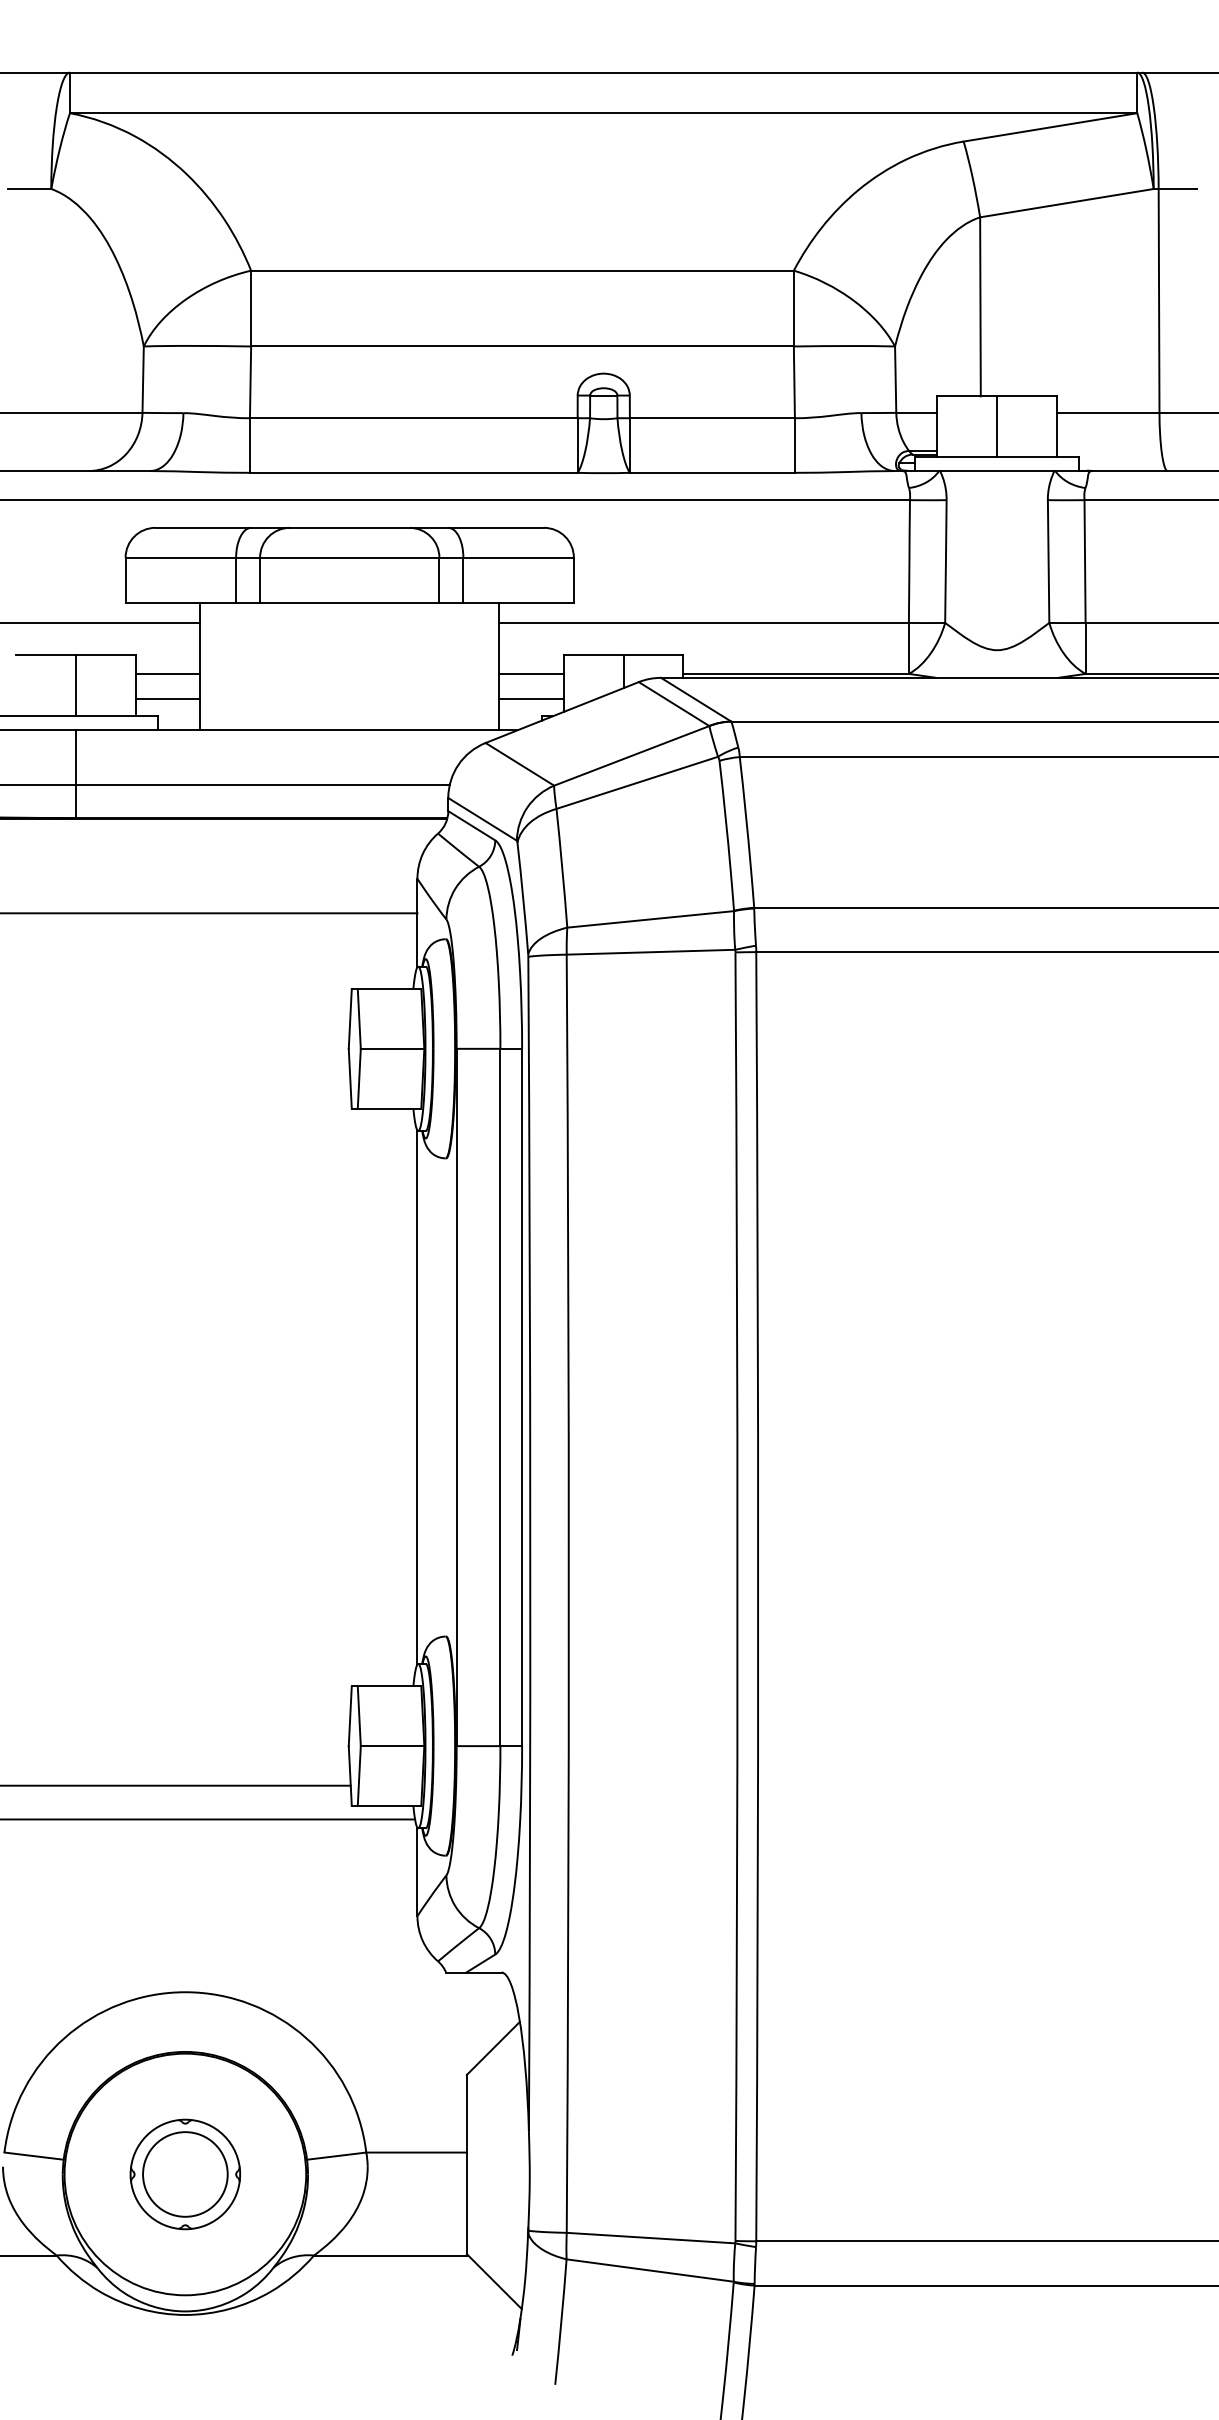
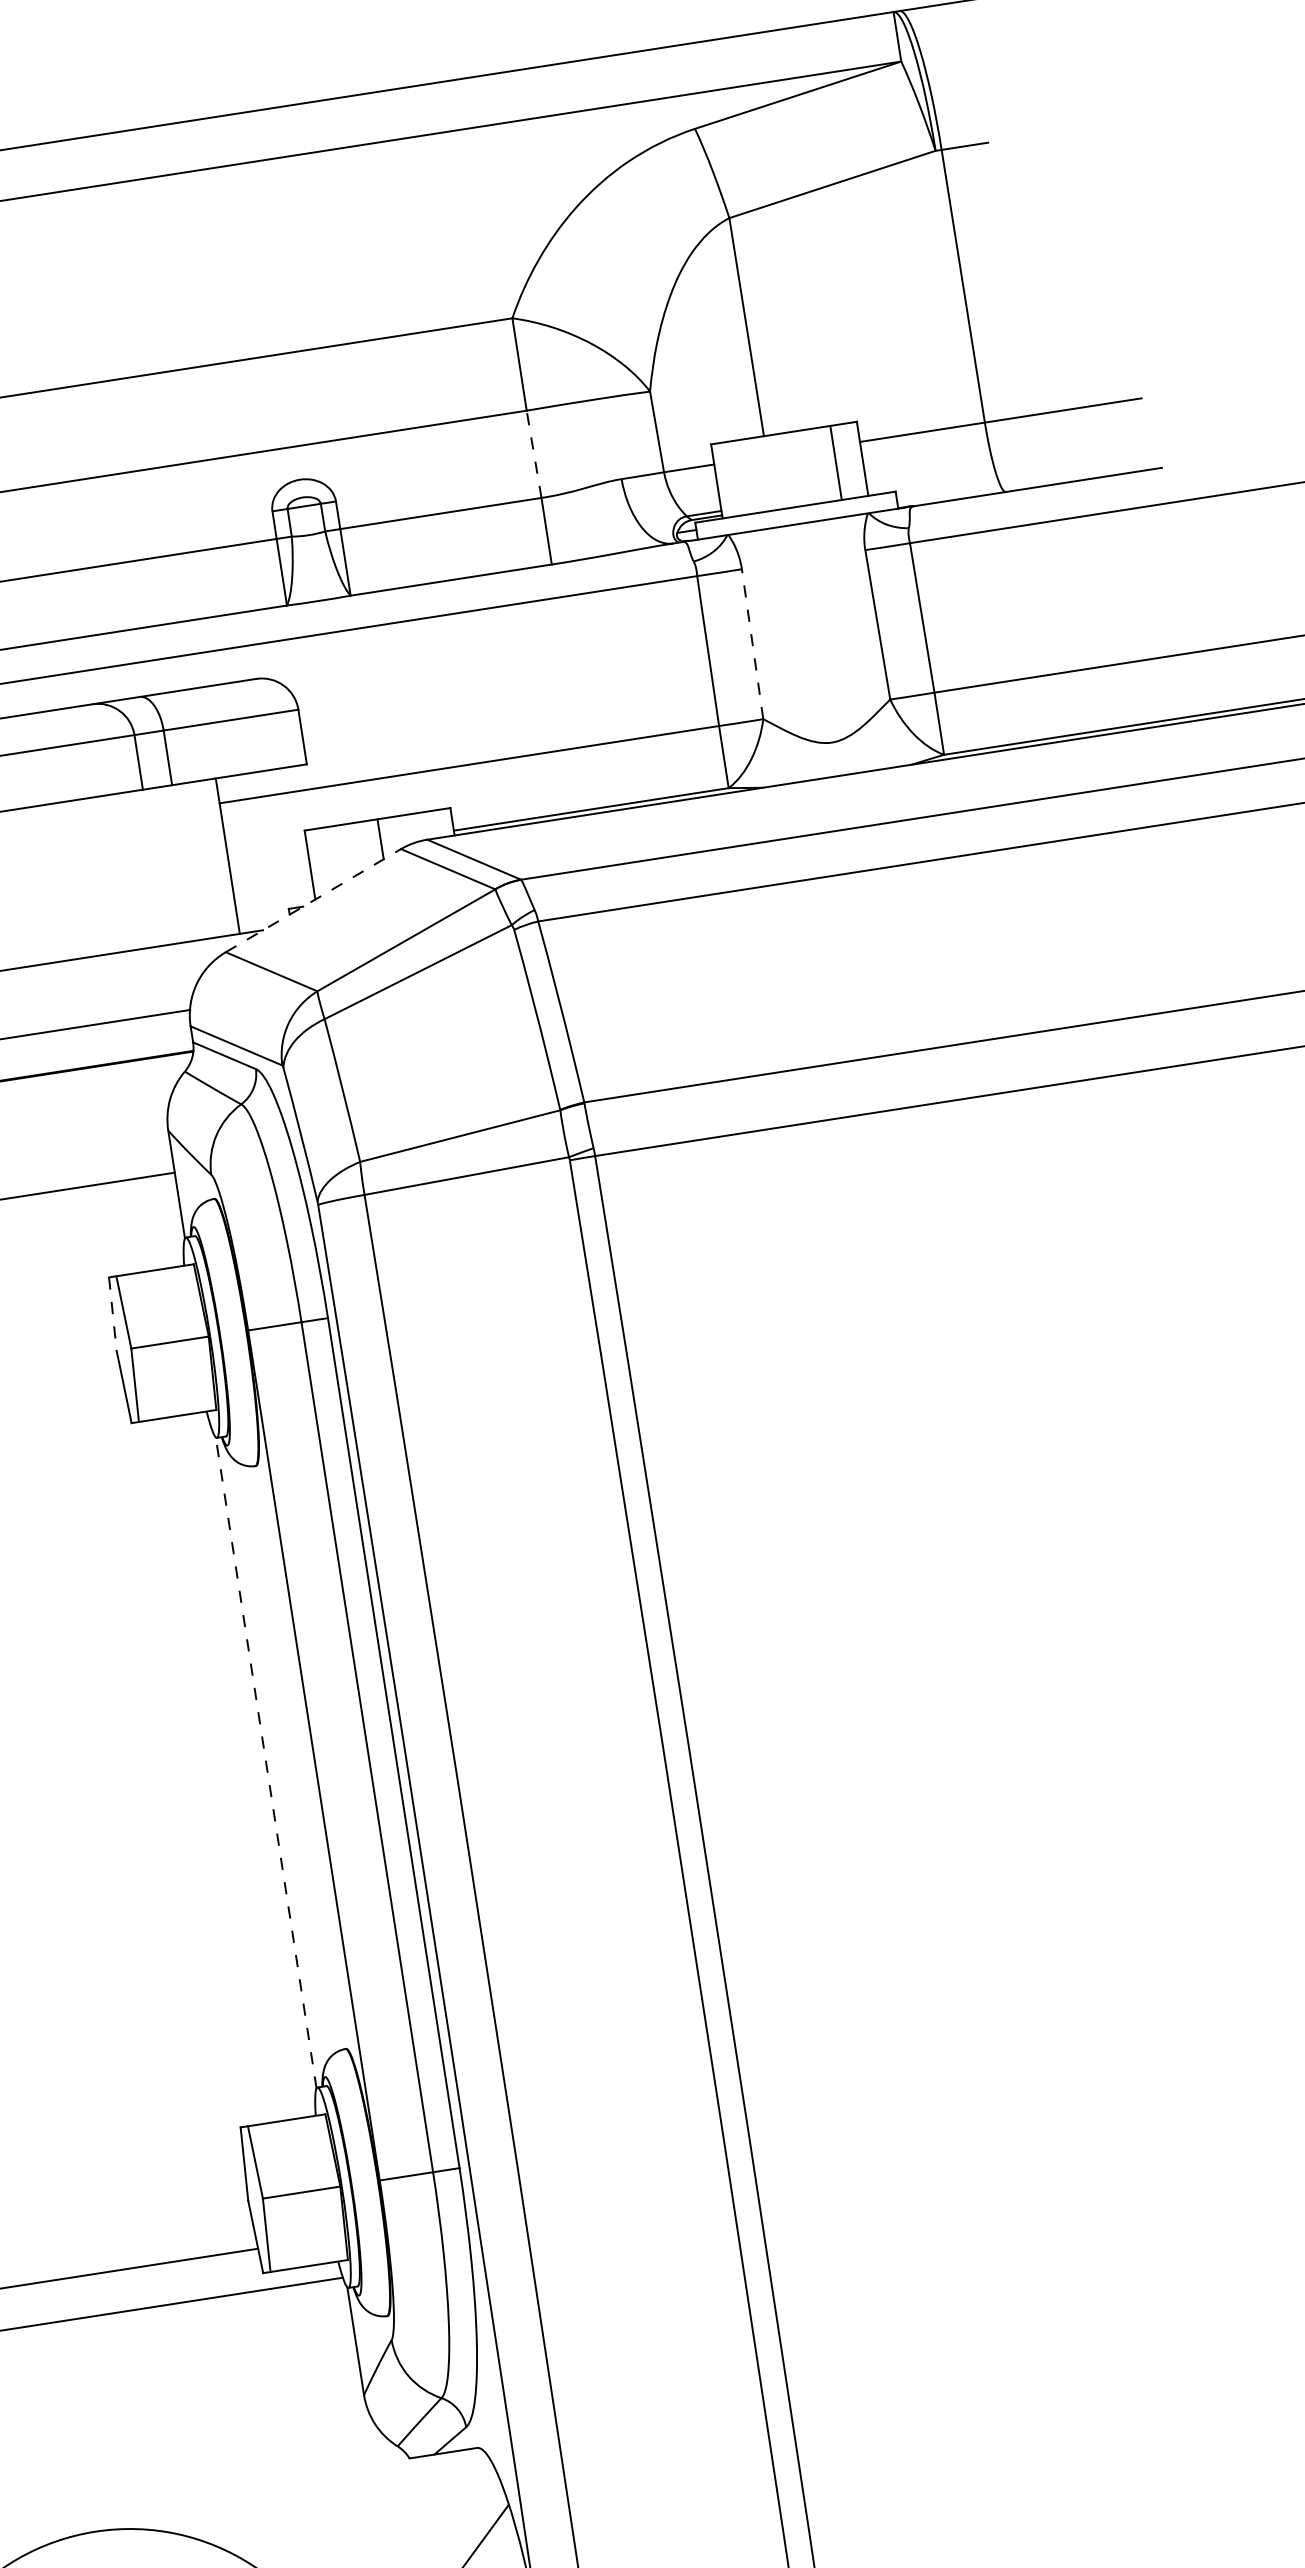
line: (794, 382) -> (534, 454), solid -> dashed
line: (997, 426) -> (836, 462), moved
arc: (945, 561) -> (752, 644), solid -> dashed
line: (531, 673) -> (268, 858), removed
line: (531, 699) -> (273, 890), removed
line: (562, 712) -> (313, 900), solid -> dashed
line: (350, 1018) -> (113, 1313), solid -> dashed
line: (417, 1396) -> (266, 1761), solid -> dashed

